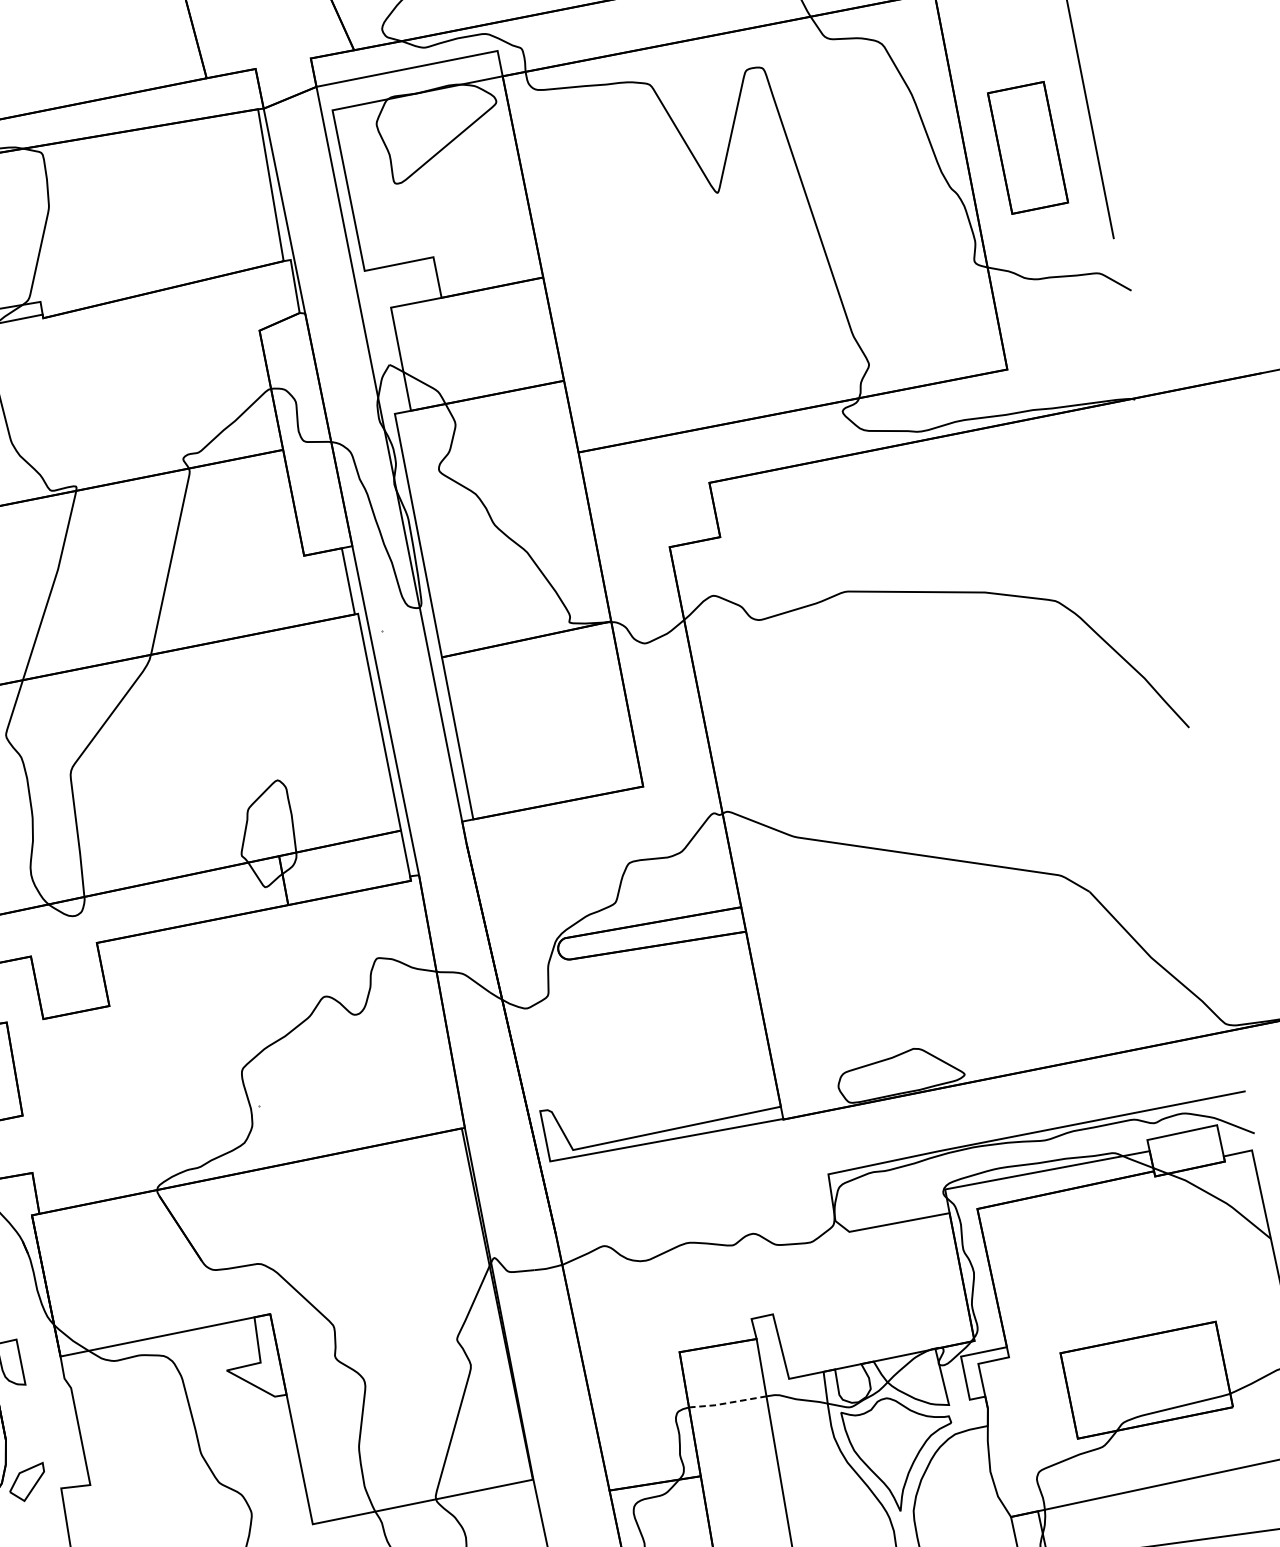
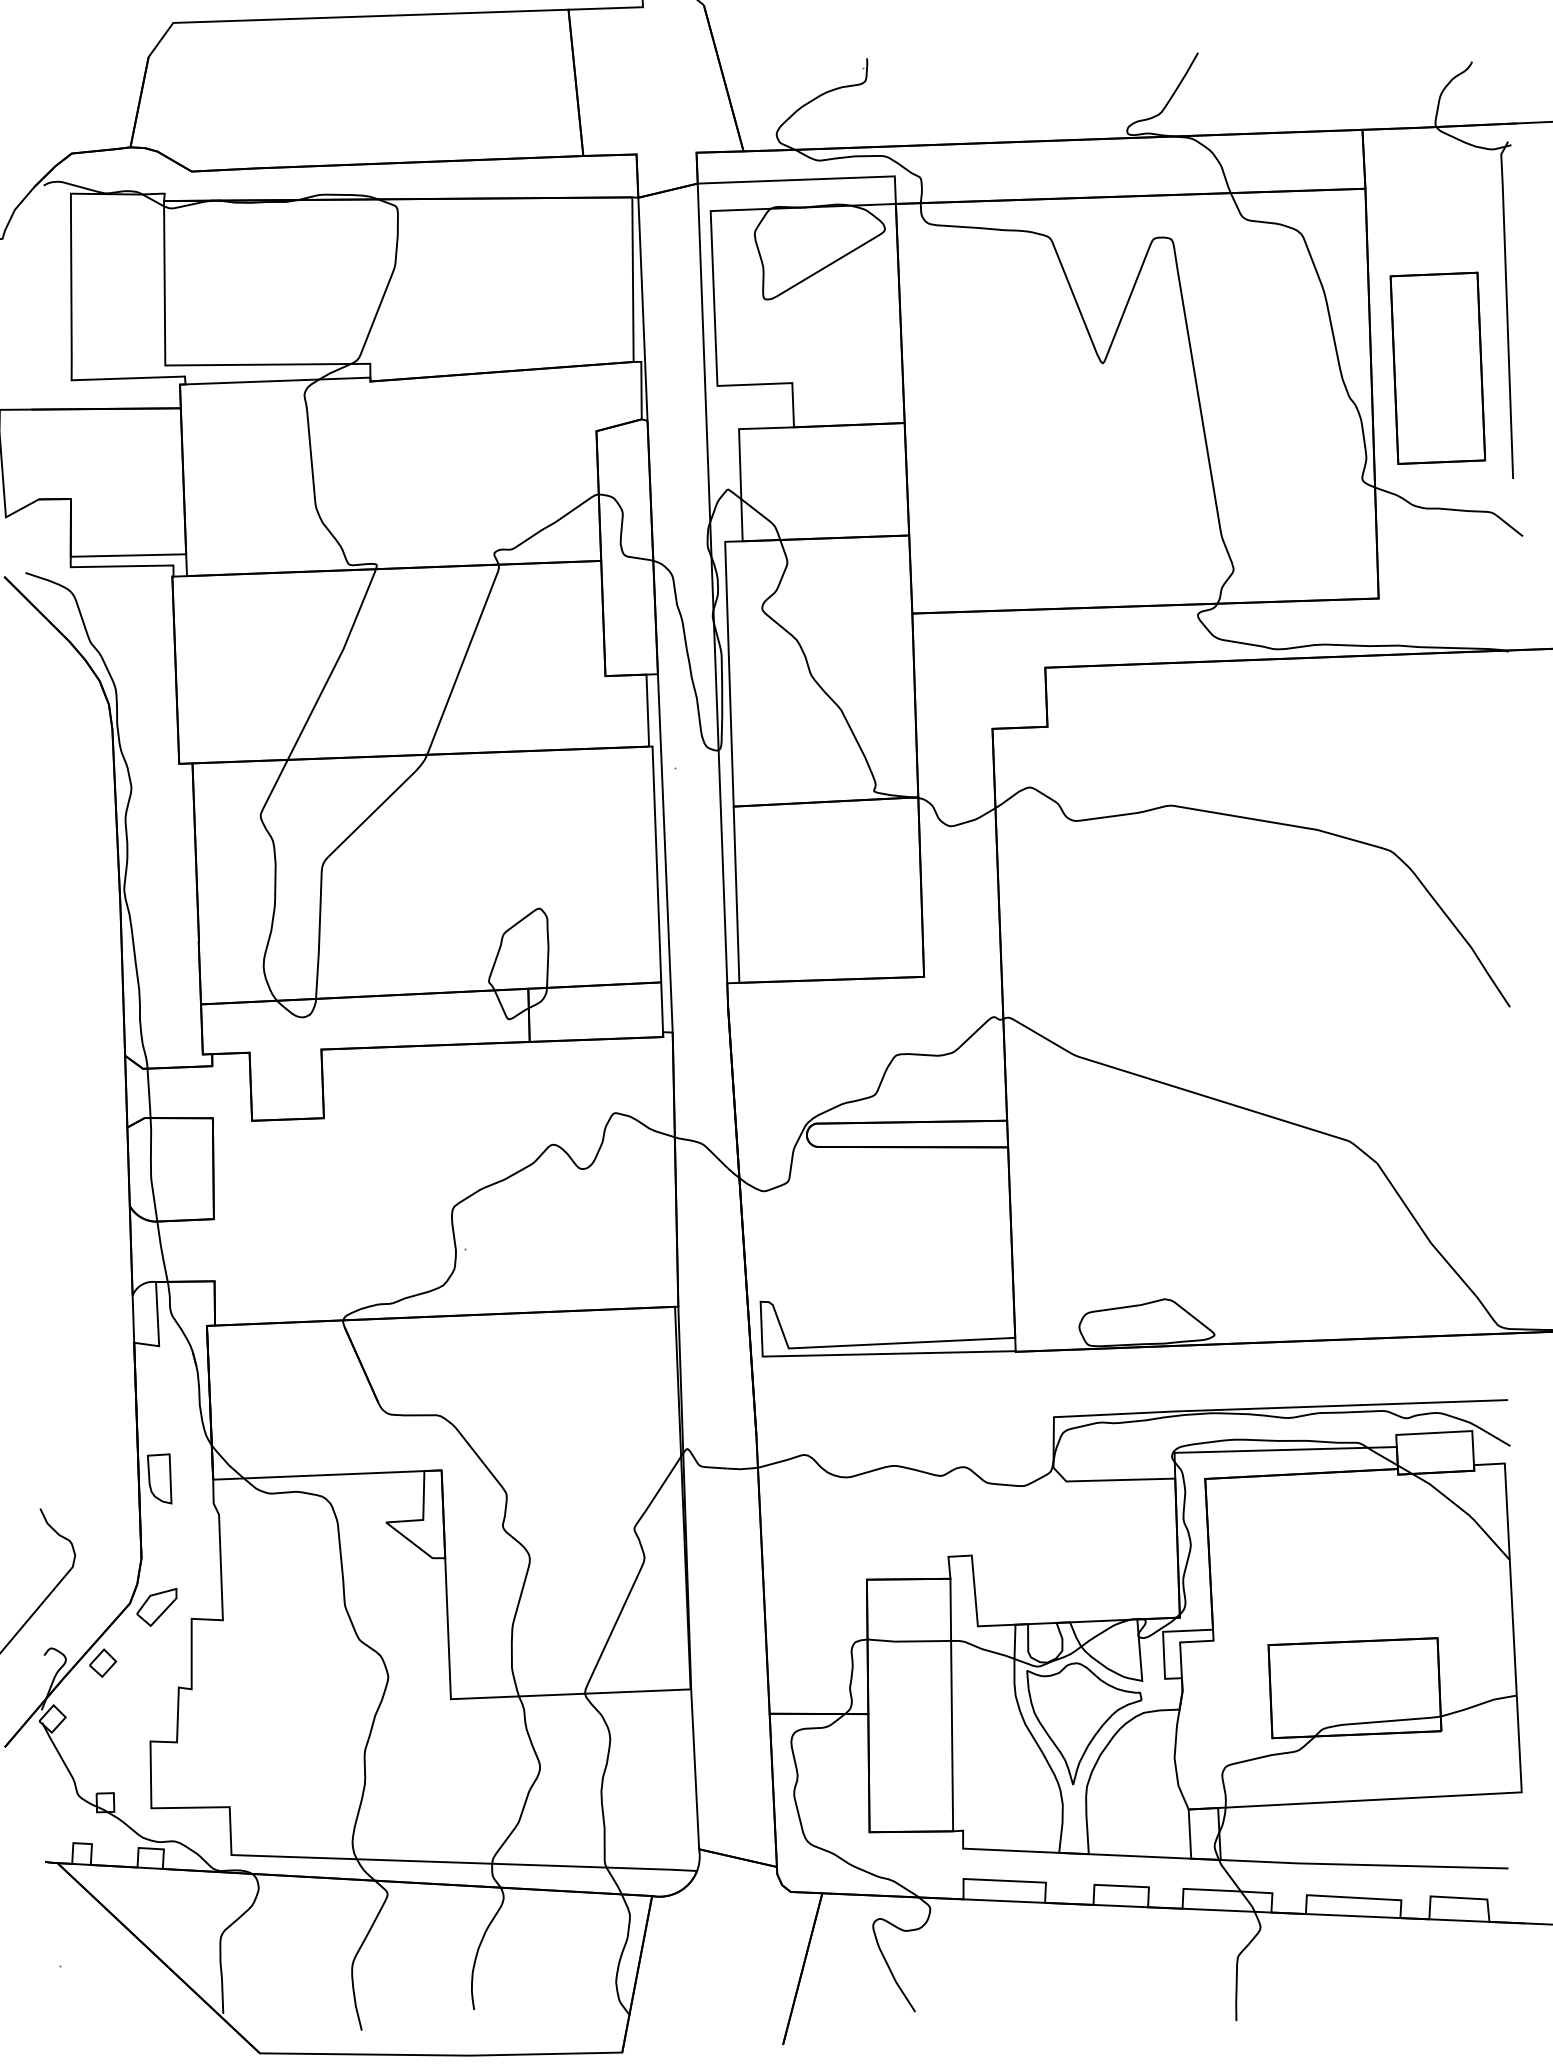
part: (1027, 147) -> (1437, 367), size x1.43
line: (728, 1403) -> (909, 1641), dashed -> solid

